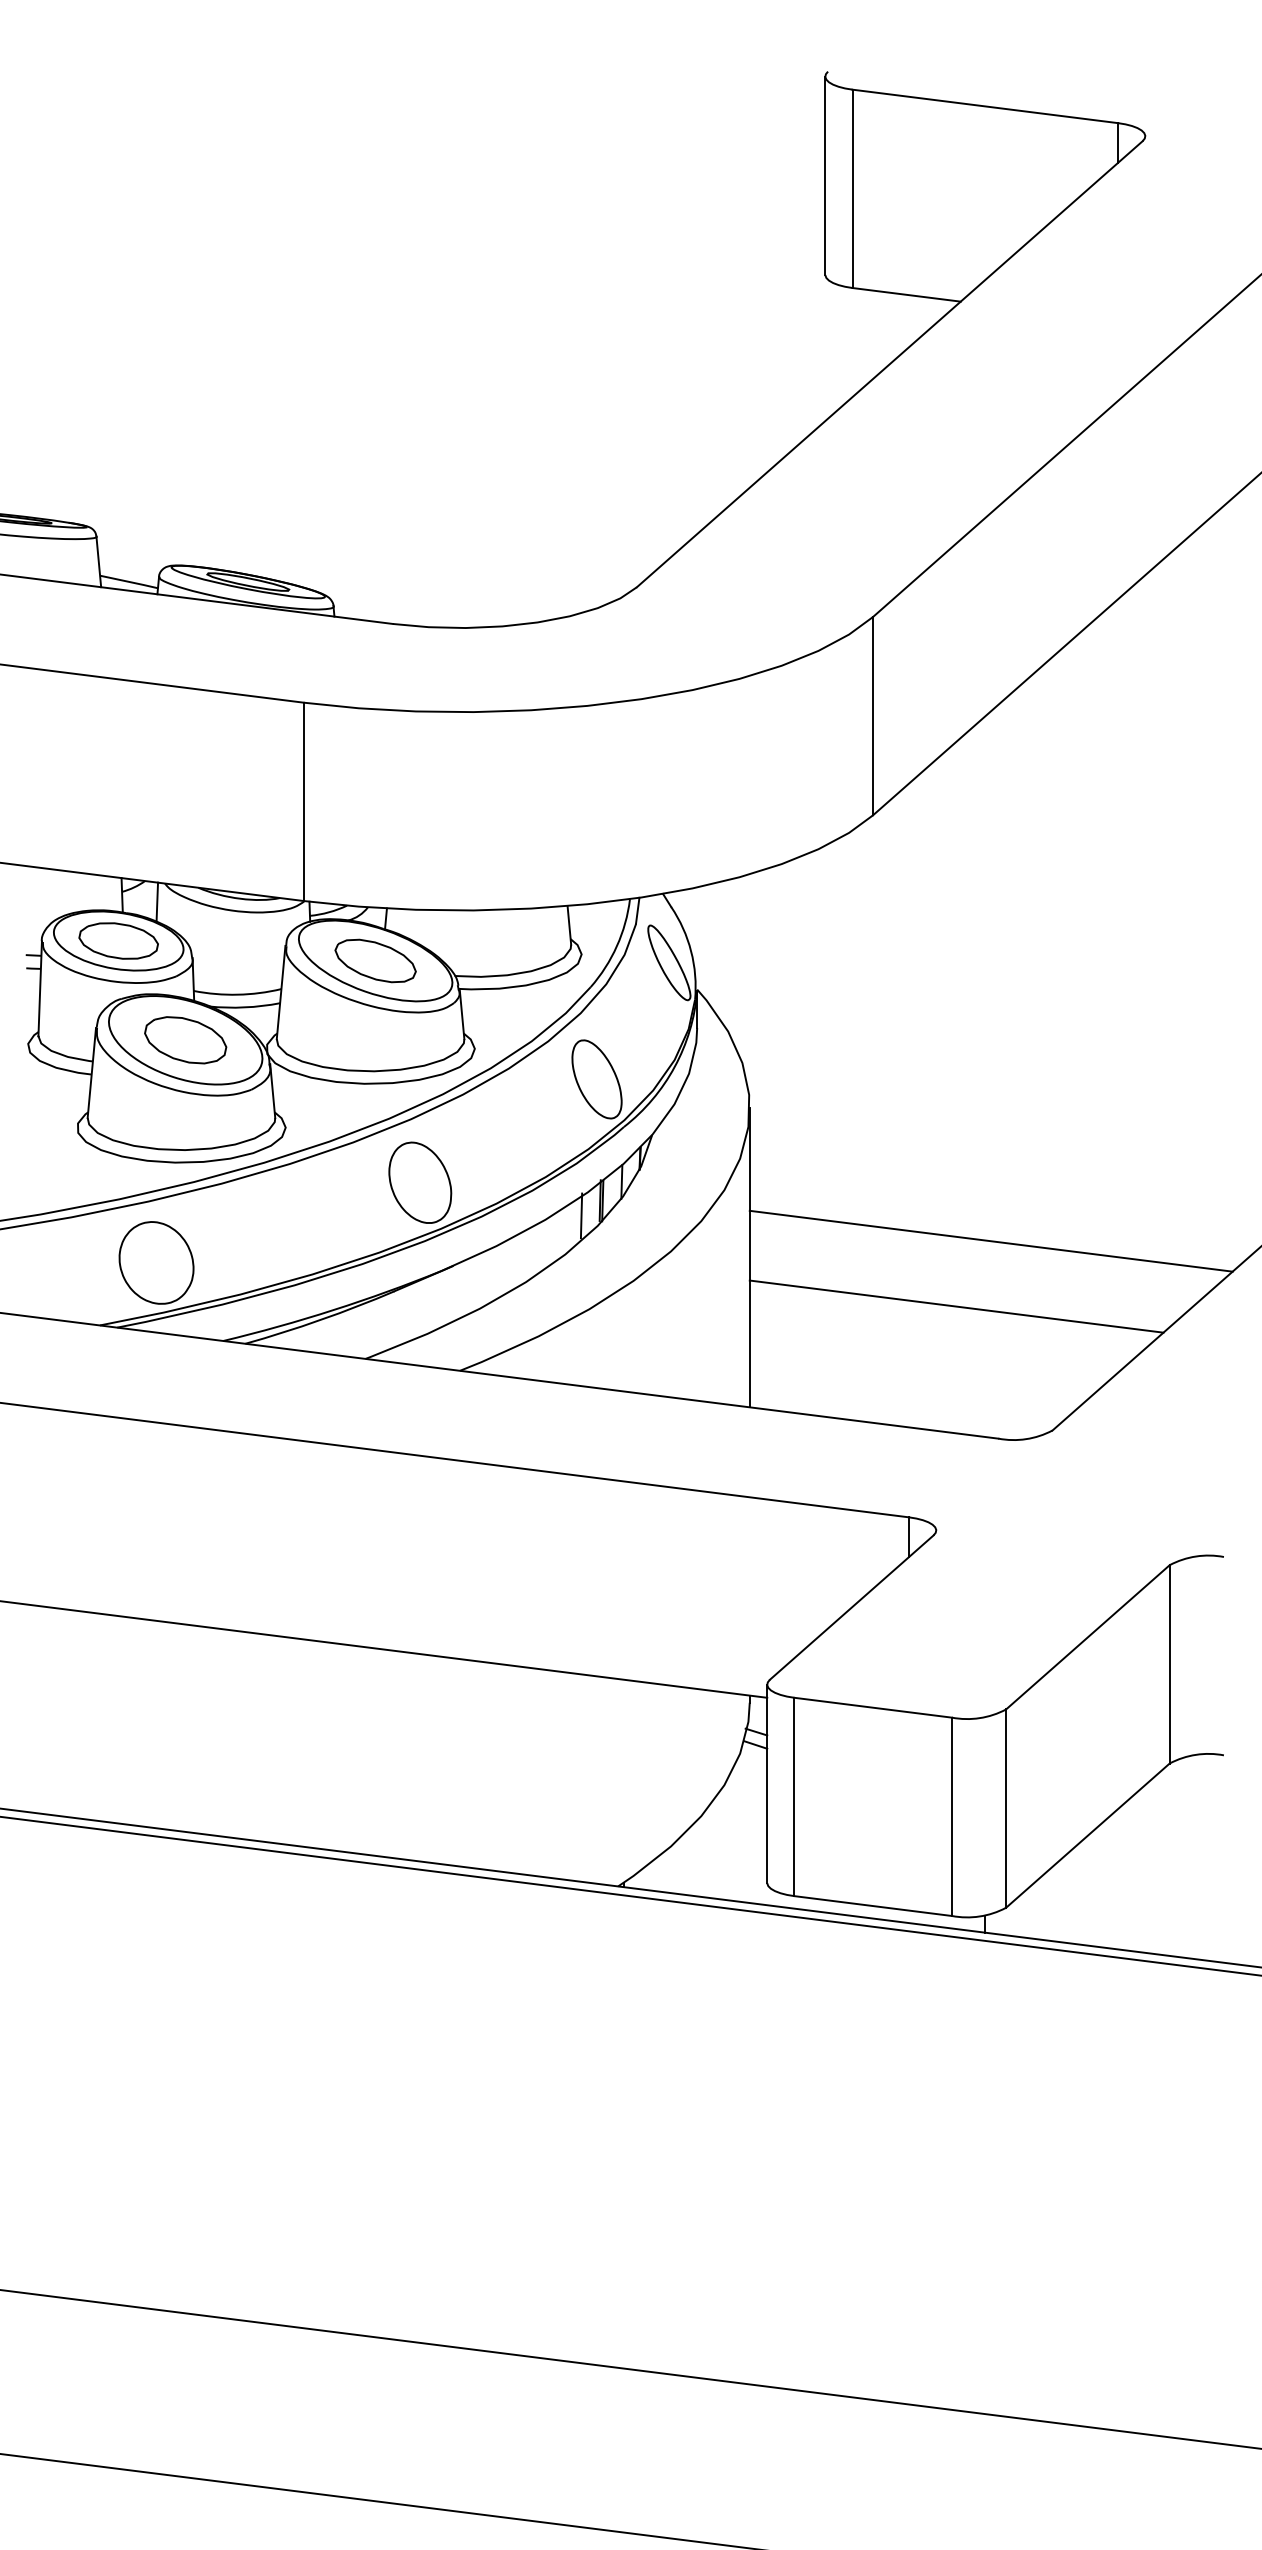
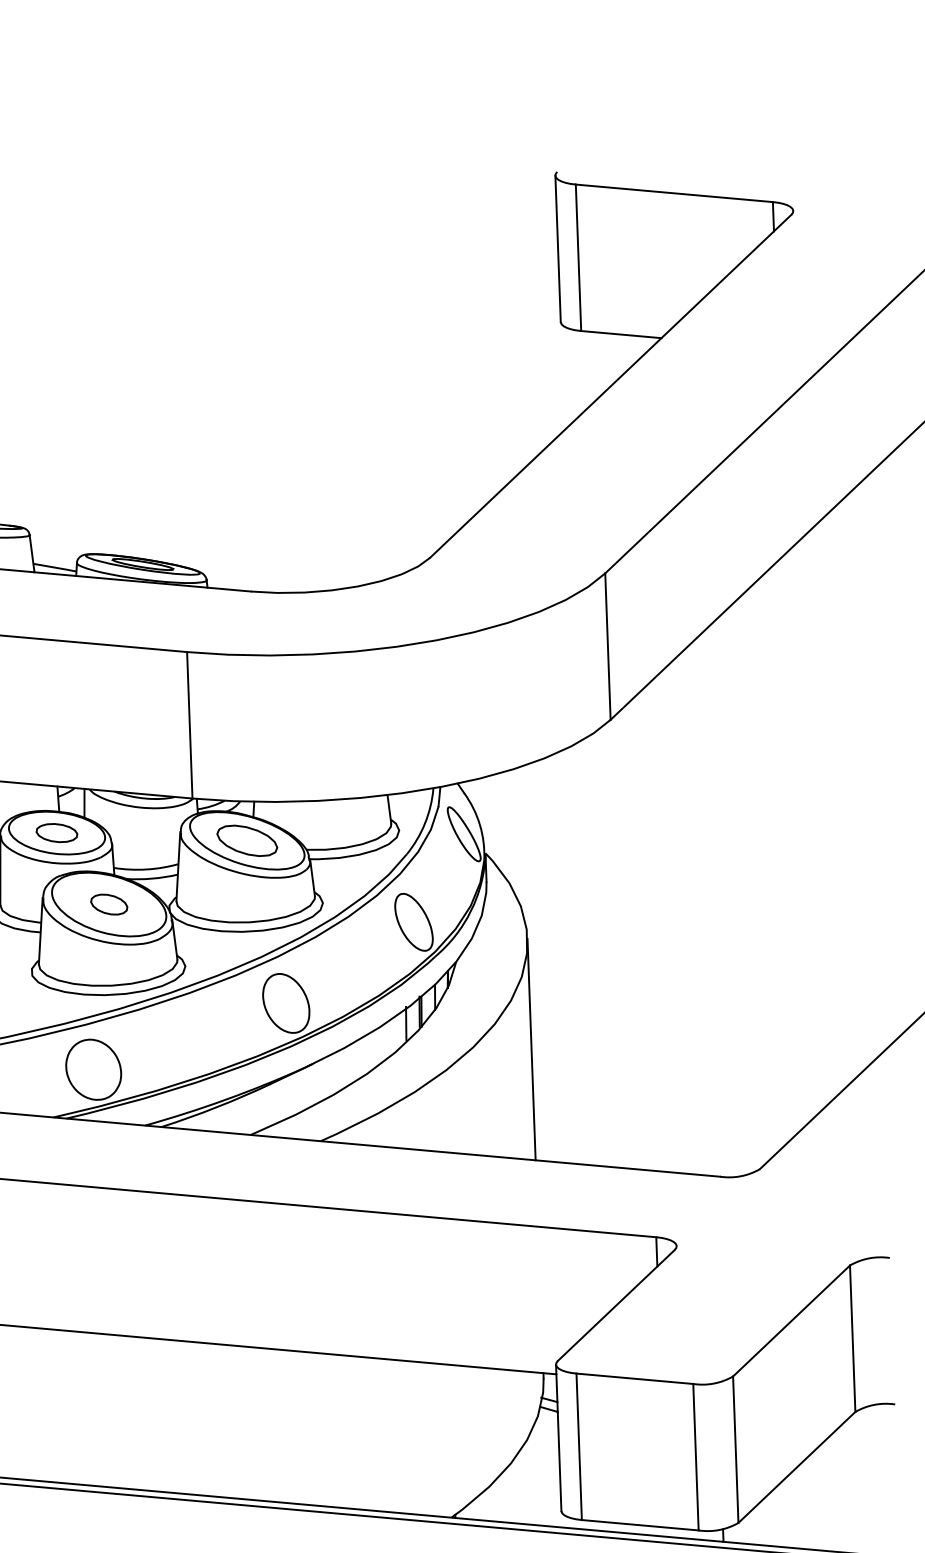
part: (118, 940) -> (56, 832), size x0.7
part: (185, 1040) -> (109, 904), size x0.6
line: (990, 1240) -> (708, 1030), removed
line: (956, 1306) -> (685, 1080), removed

